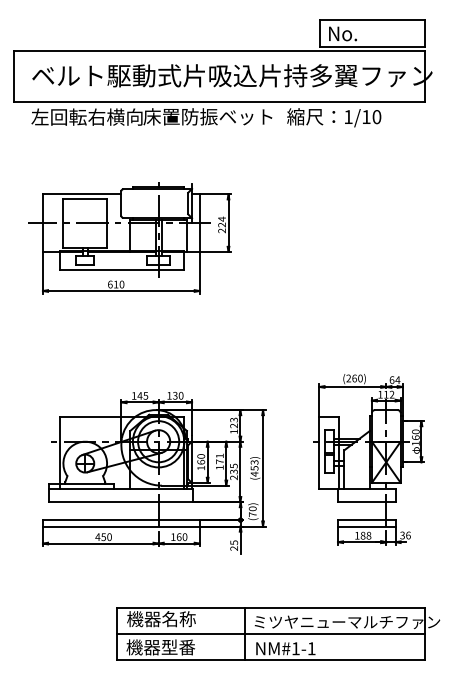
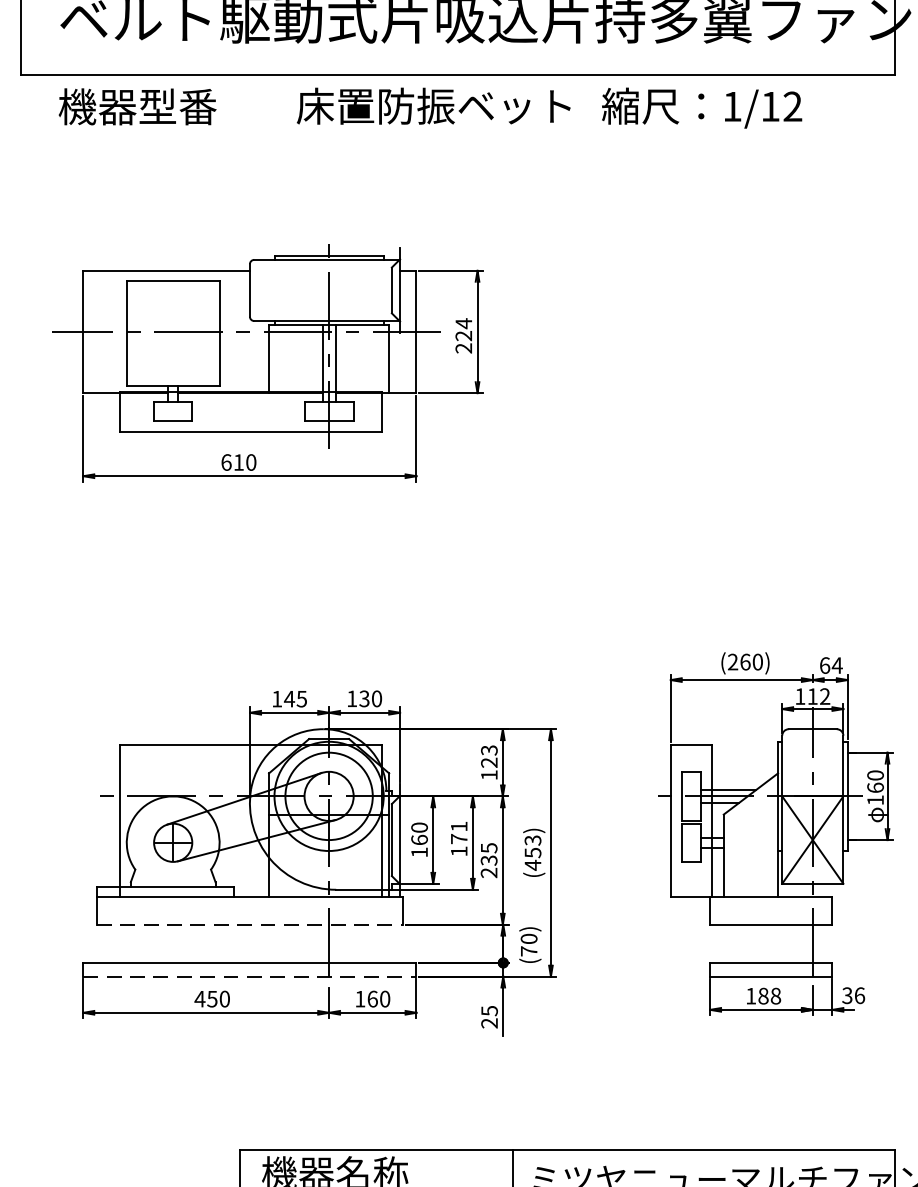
text: (86, 116) -> (175, 105), 左回転右横向 -> 機器型番
text: (376, 117) -> (791, 107), 1/10 -> 1/12
line: (121, 502) -> (250, 925), solid -> dashed
line: (121, 526) -> (250, 976), solid -> dashed

